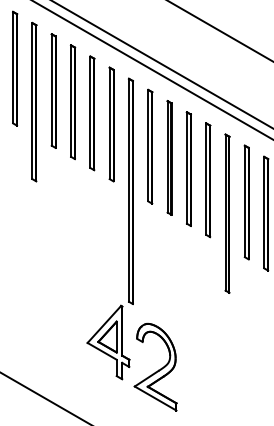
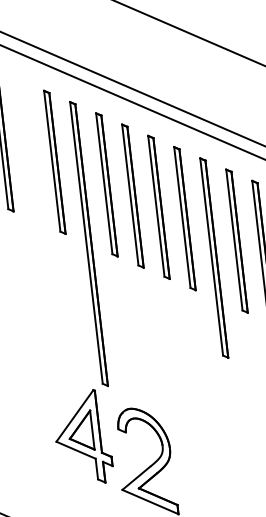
part: (92, 113) -> (29, 151), removed

